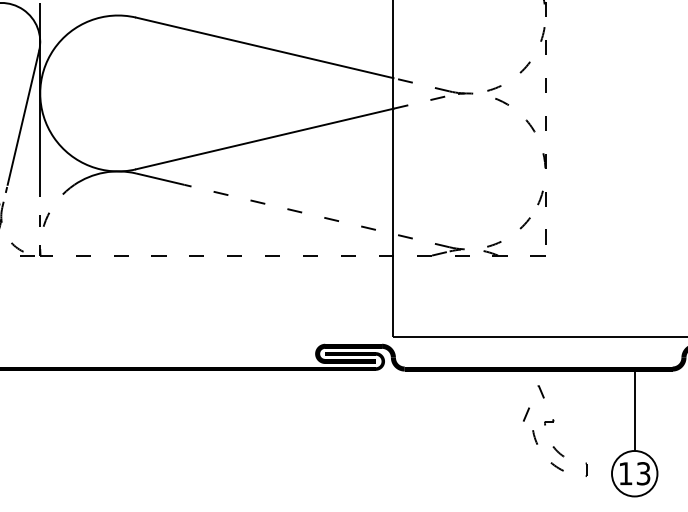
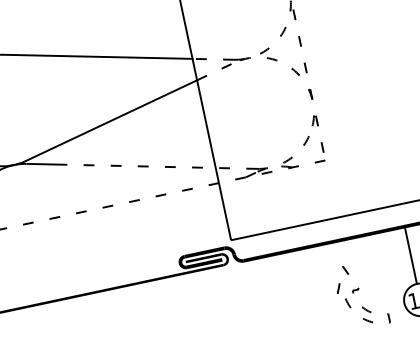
part: (553, 422) -> (358, 290), moved

